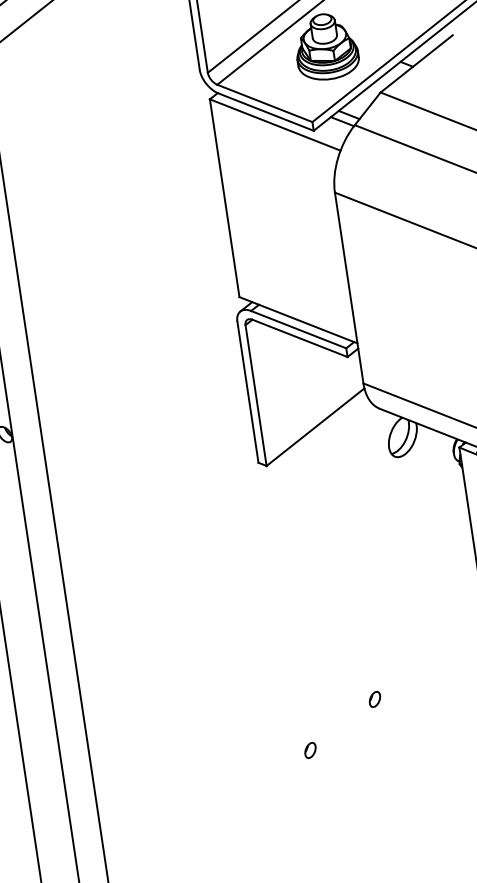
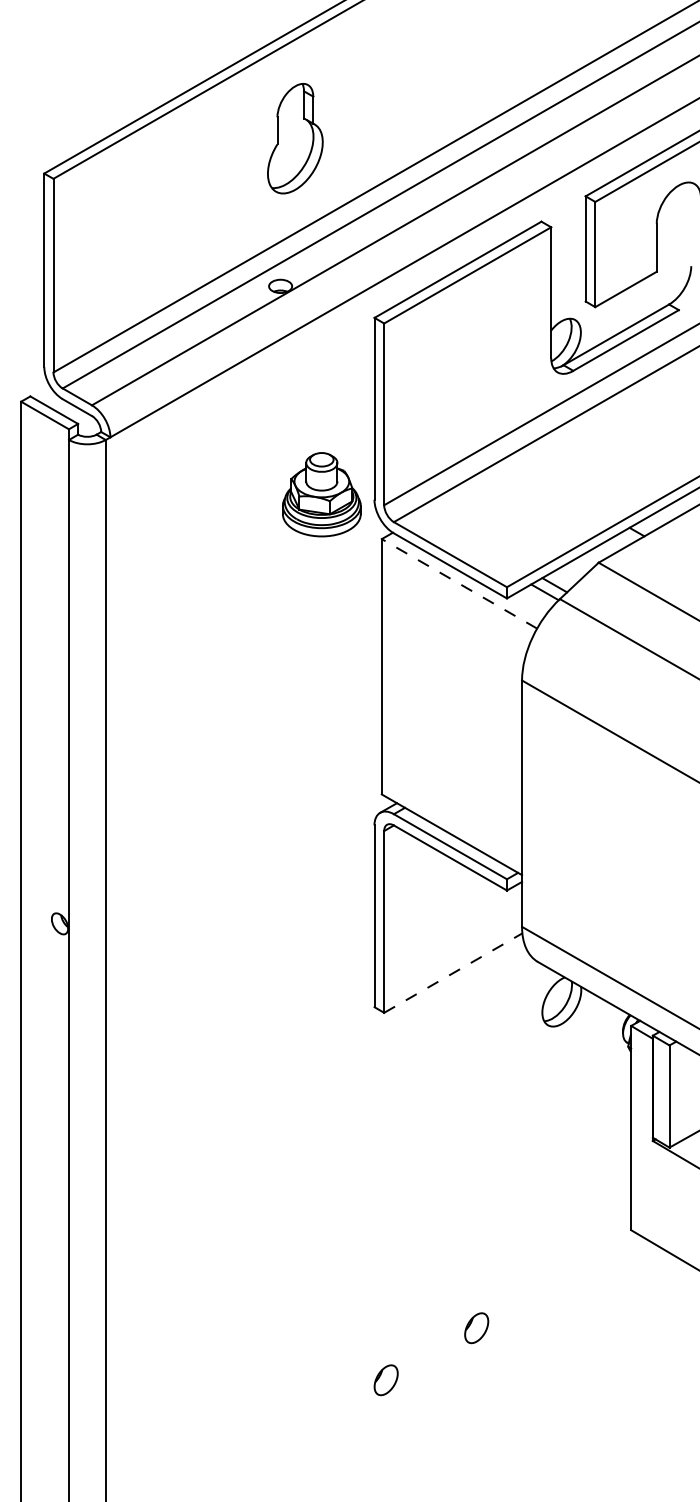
part: (326, 46) -> (321, 494), moved
line: (275, 124) -> (459, 583), solid -> dashed
line: (315, 427) -> (453, 973), solid -> dashed
part: (375, 698) -> (477, 1327), size x1.6
part: (310, 750) -> (385, 1380), size x1.6

